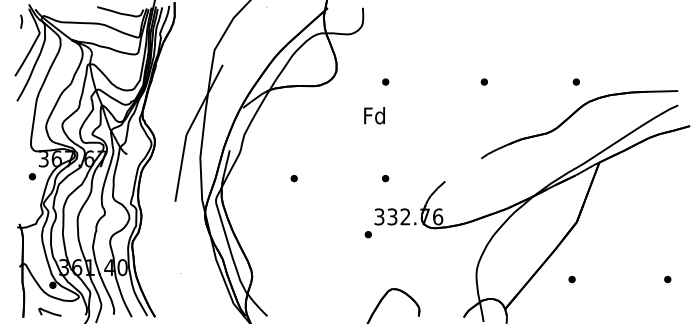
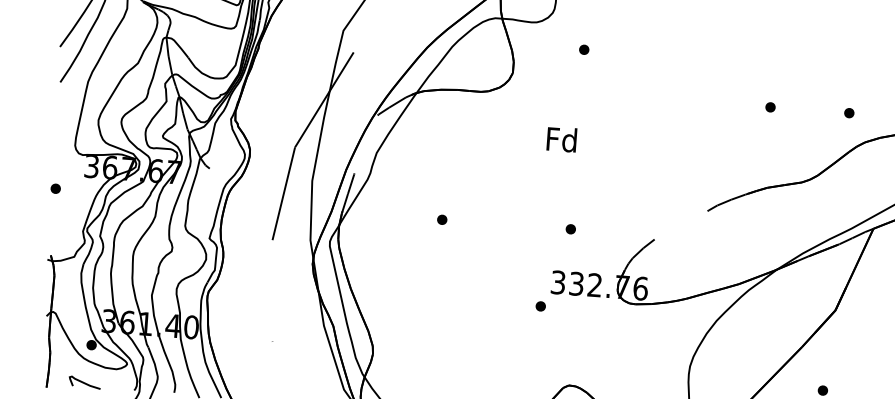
part: (385, 81) -> (583, 48), moved
part: (483, 81) -> (769, 106), moved
part: (32, 176) -> (55, 188), moved

